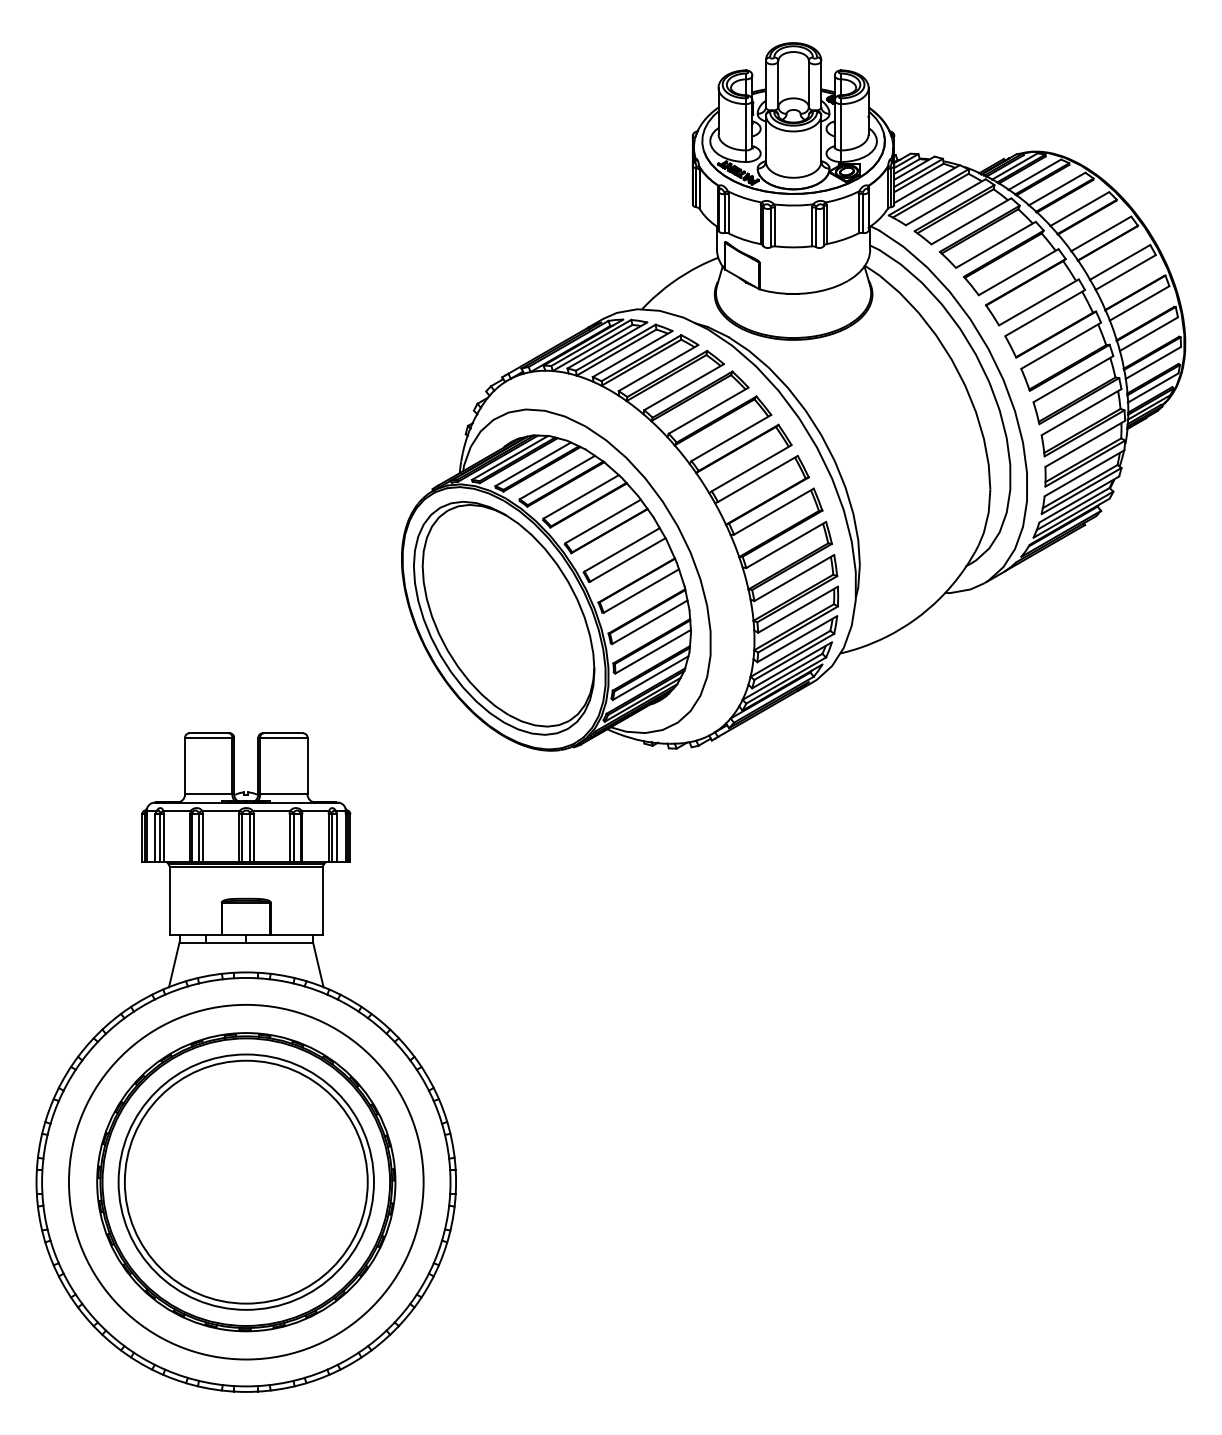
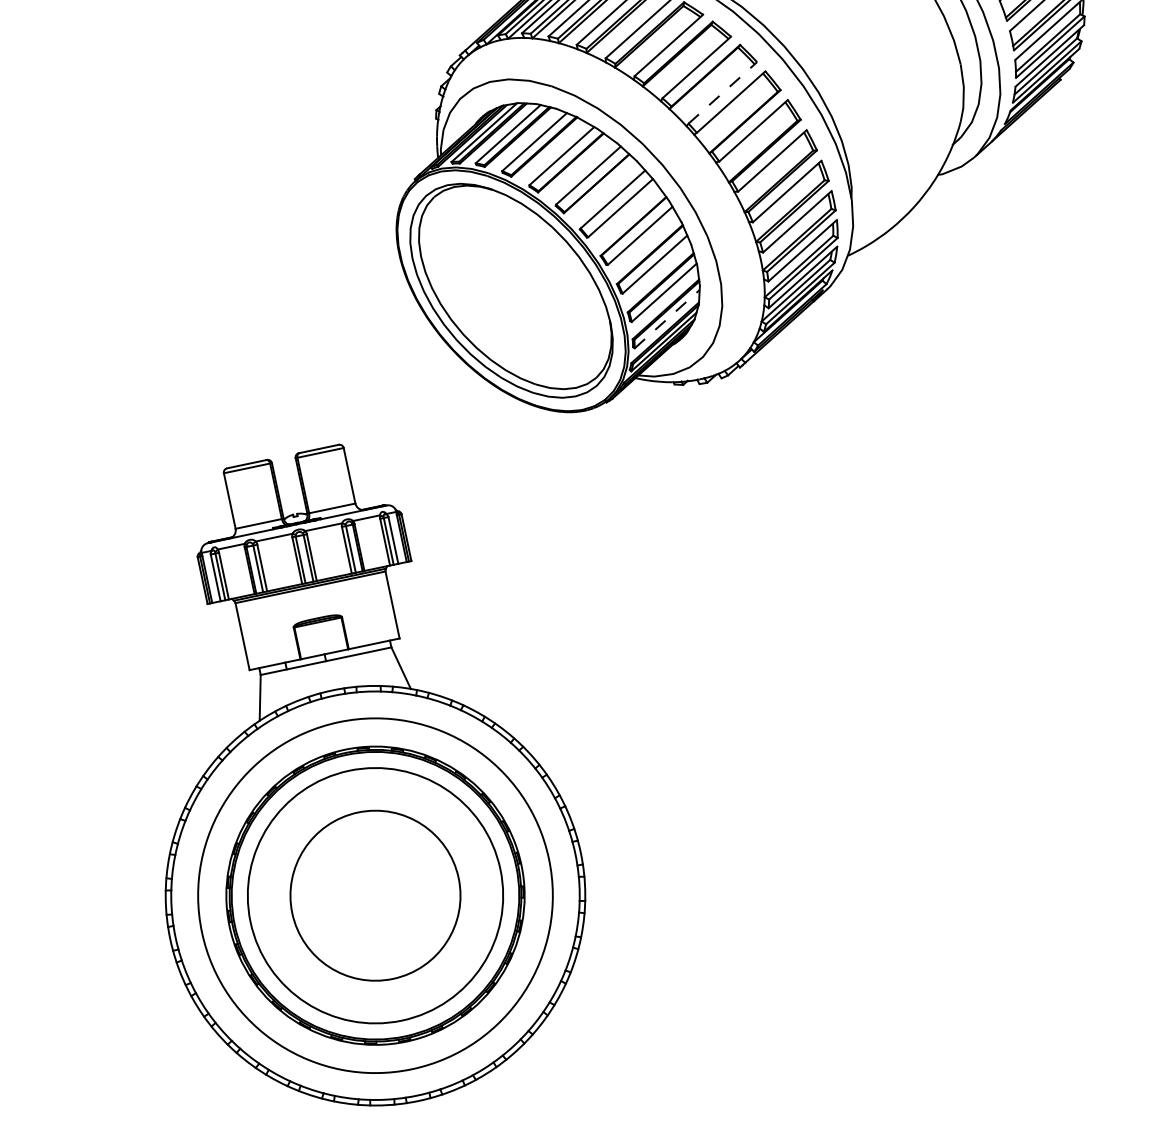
line: (752, 468) -> (723, 93), solid -> dashed
line: (650, 678) -> (667, 319), solid -> dashed
circle: (245, 1181) -> (374, 895), size x0.7

